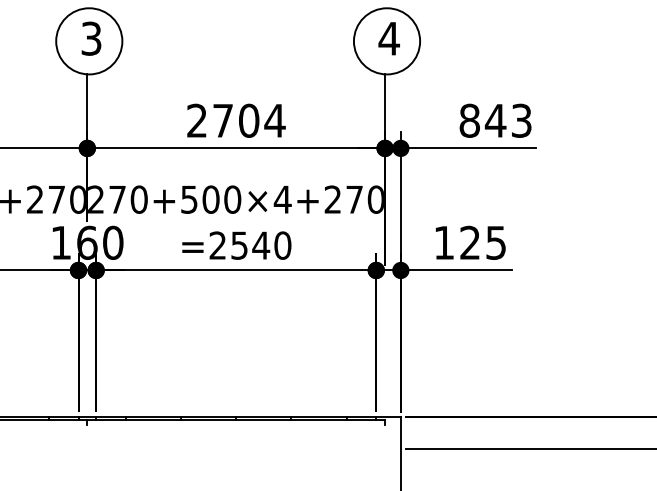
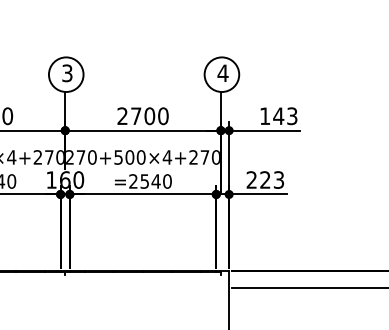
text: (273, 121) -> (162, 116), 2704 -> 2700
text: (470, 121) -> (265, 116), 843 -> 143
text: (470, 241) -> (265, 179), 125 -> 223

